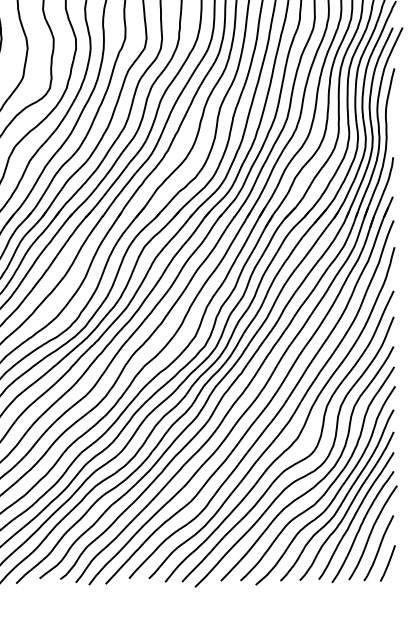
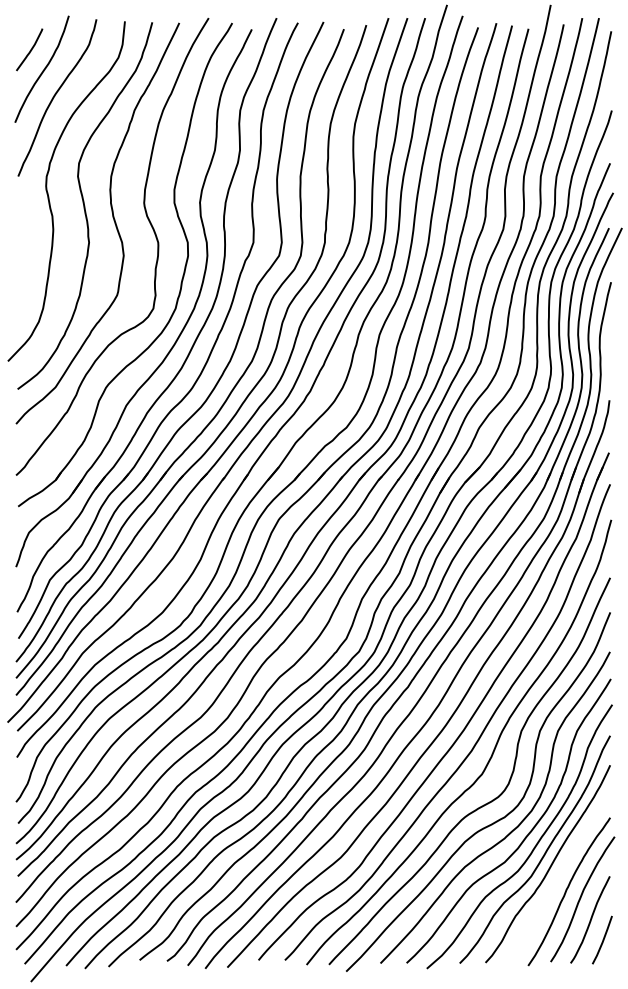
curve: (355, 515) -> (559, 876), removed

